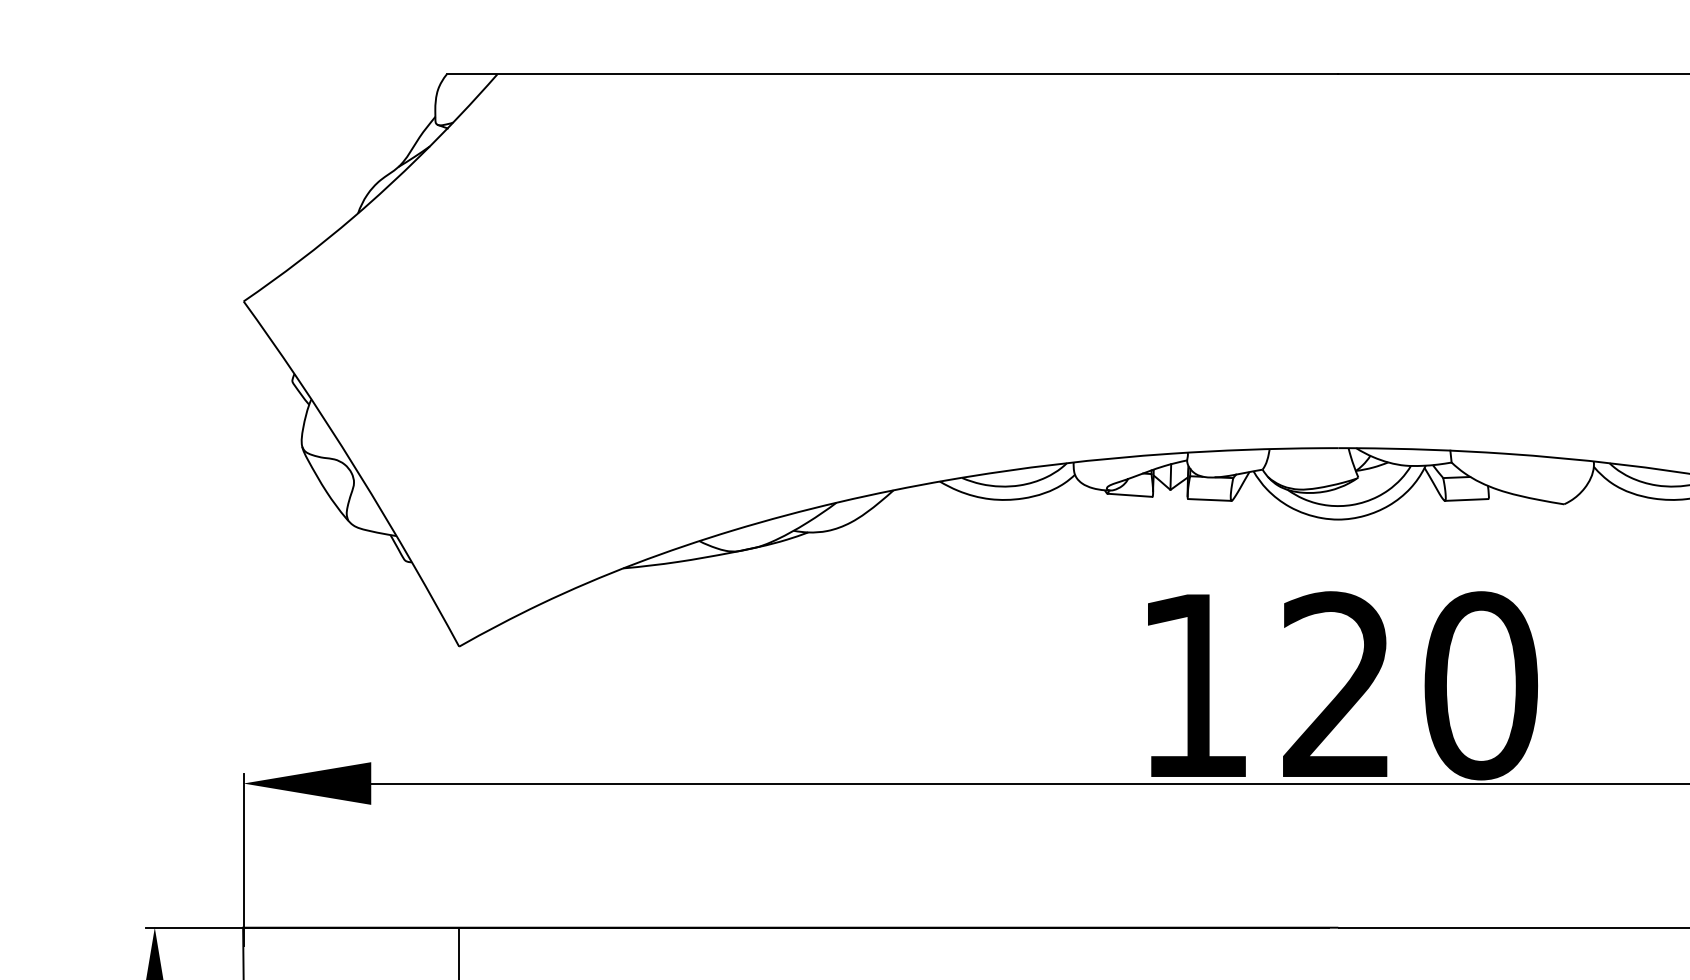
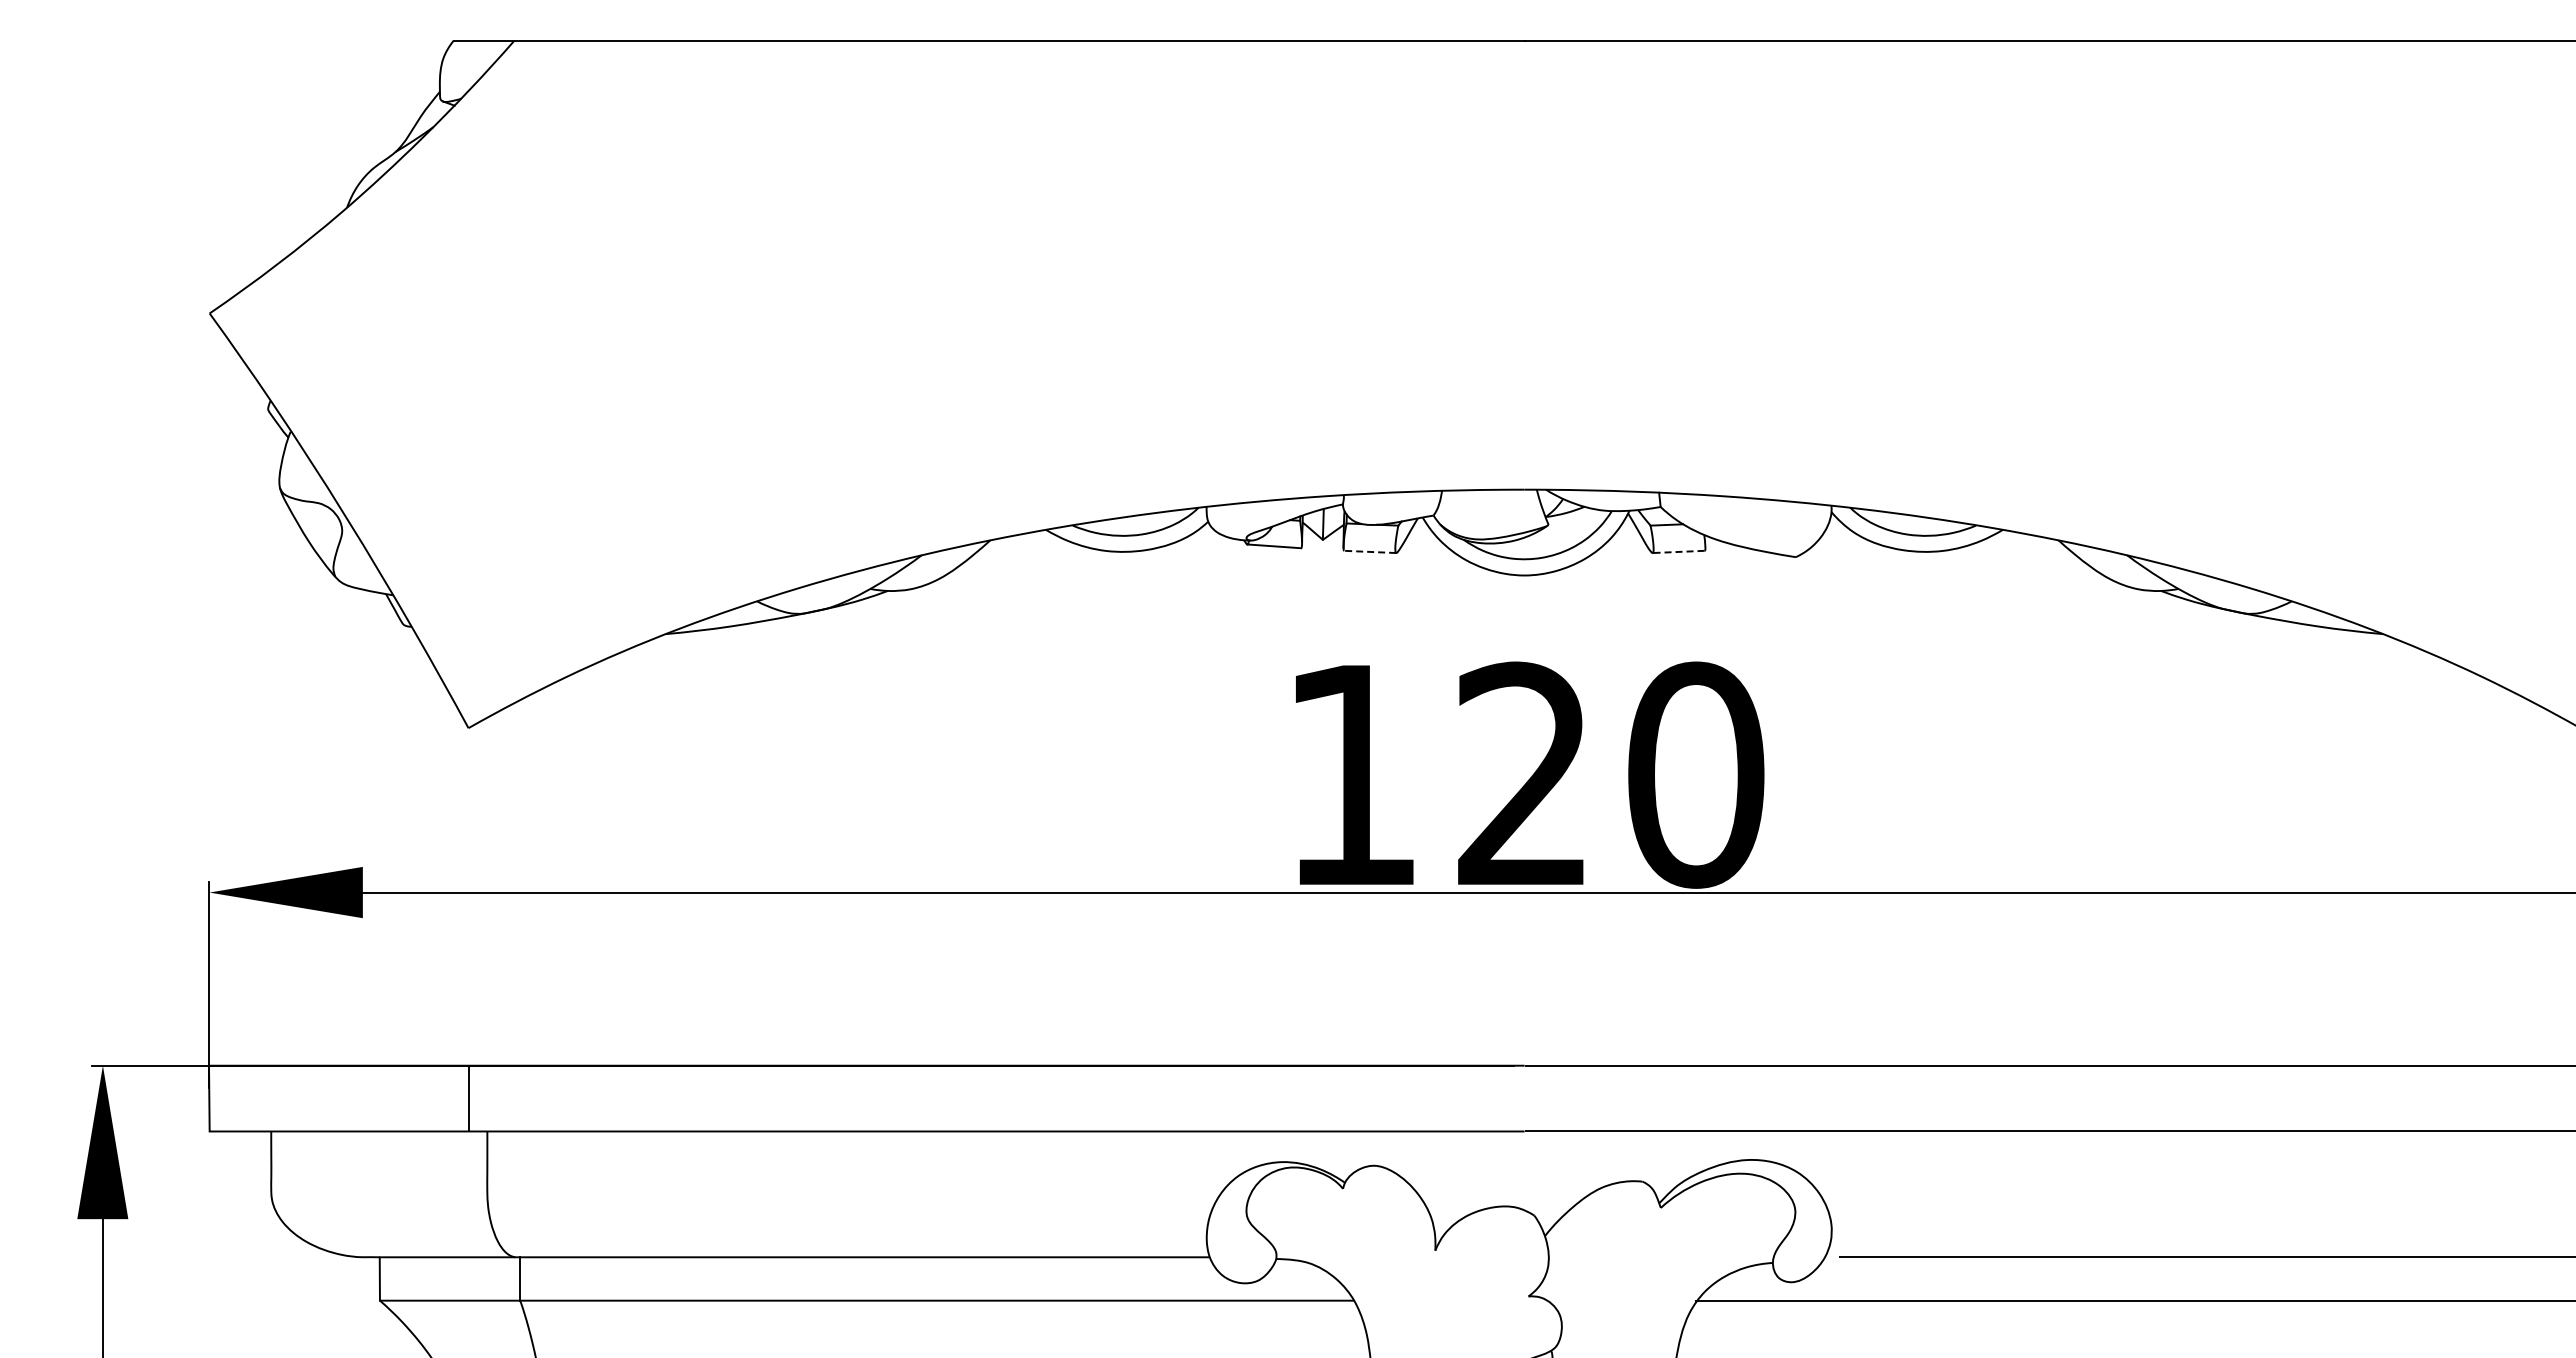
line: (1210, 499) -> (1370, 551), solid -> dashed
line: (1466, 499) -> (1678, 551), solid -> dashed

